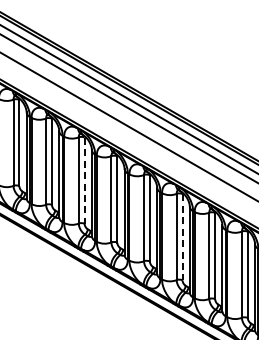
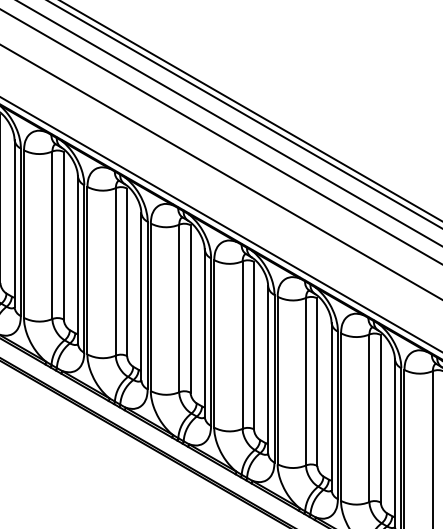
line: (84, 181) -> (190, 310), dashed -> solid
line: (182, 237) -> (380, 419), dashed -> solid

